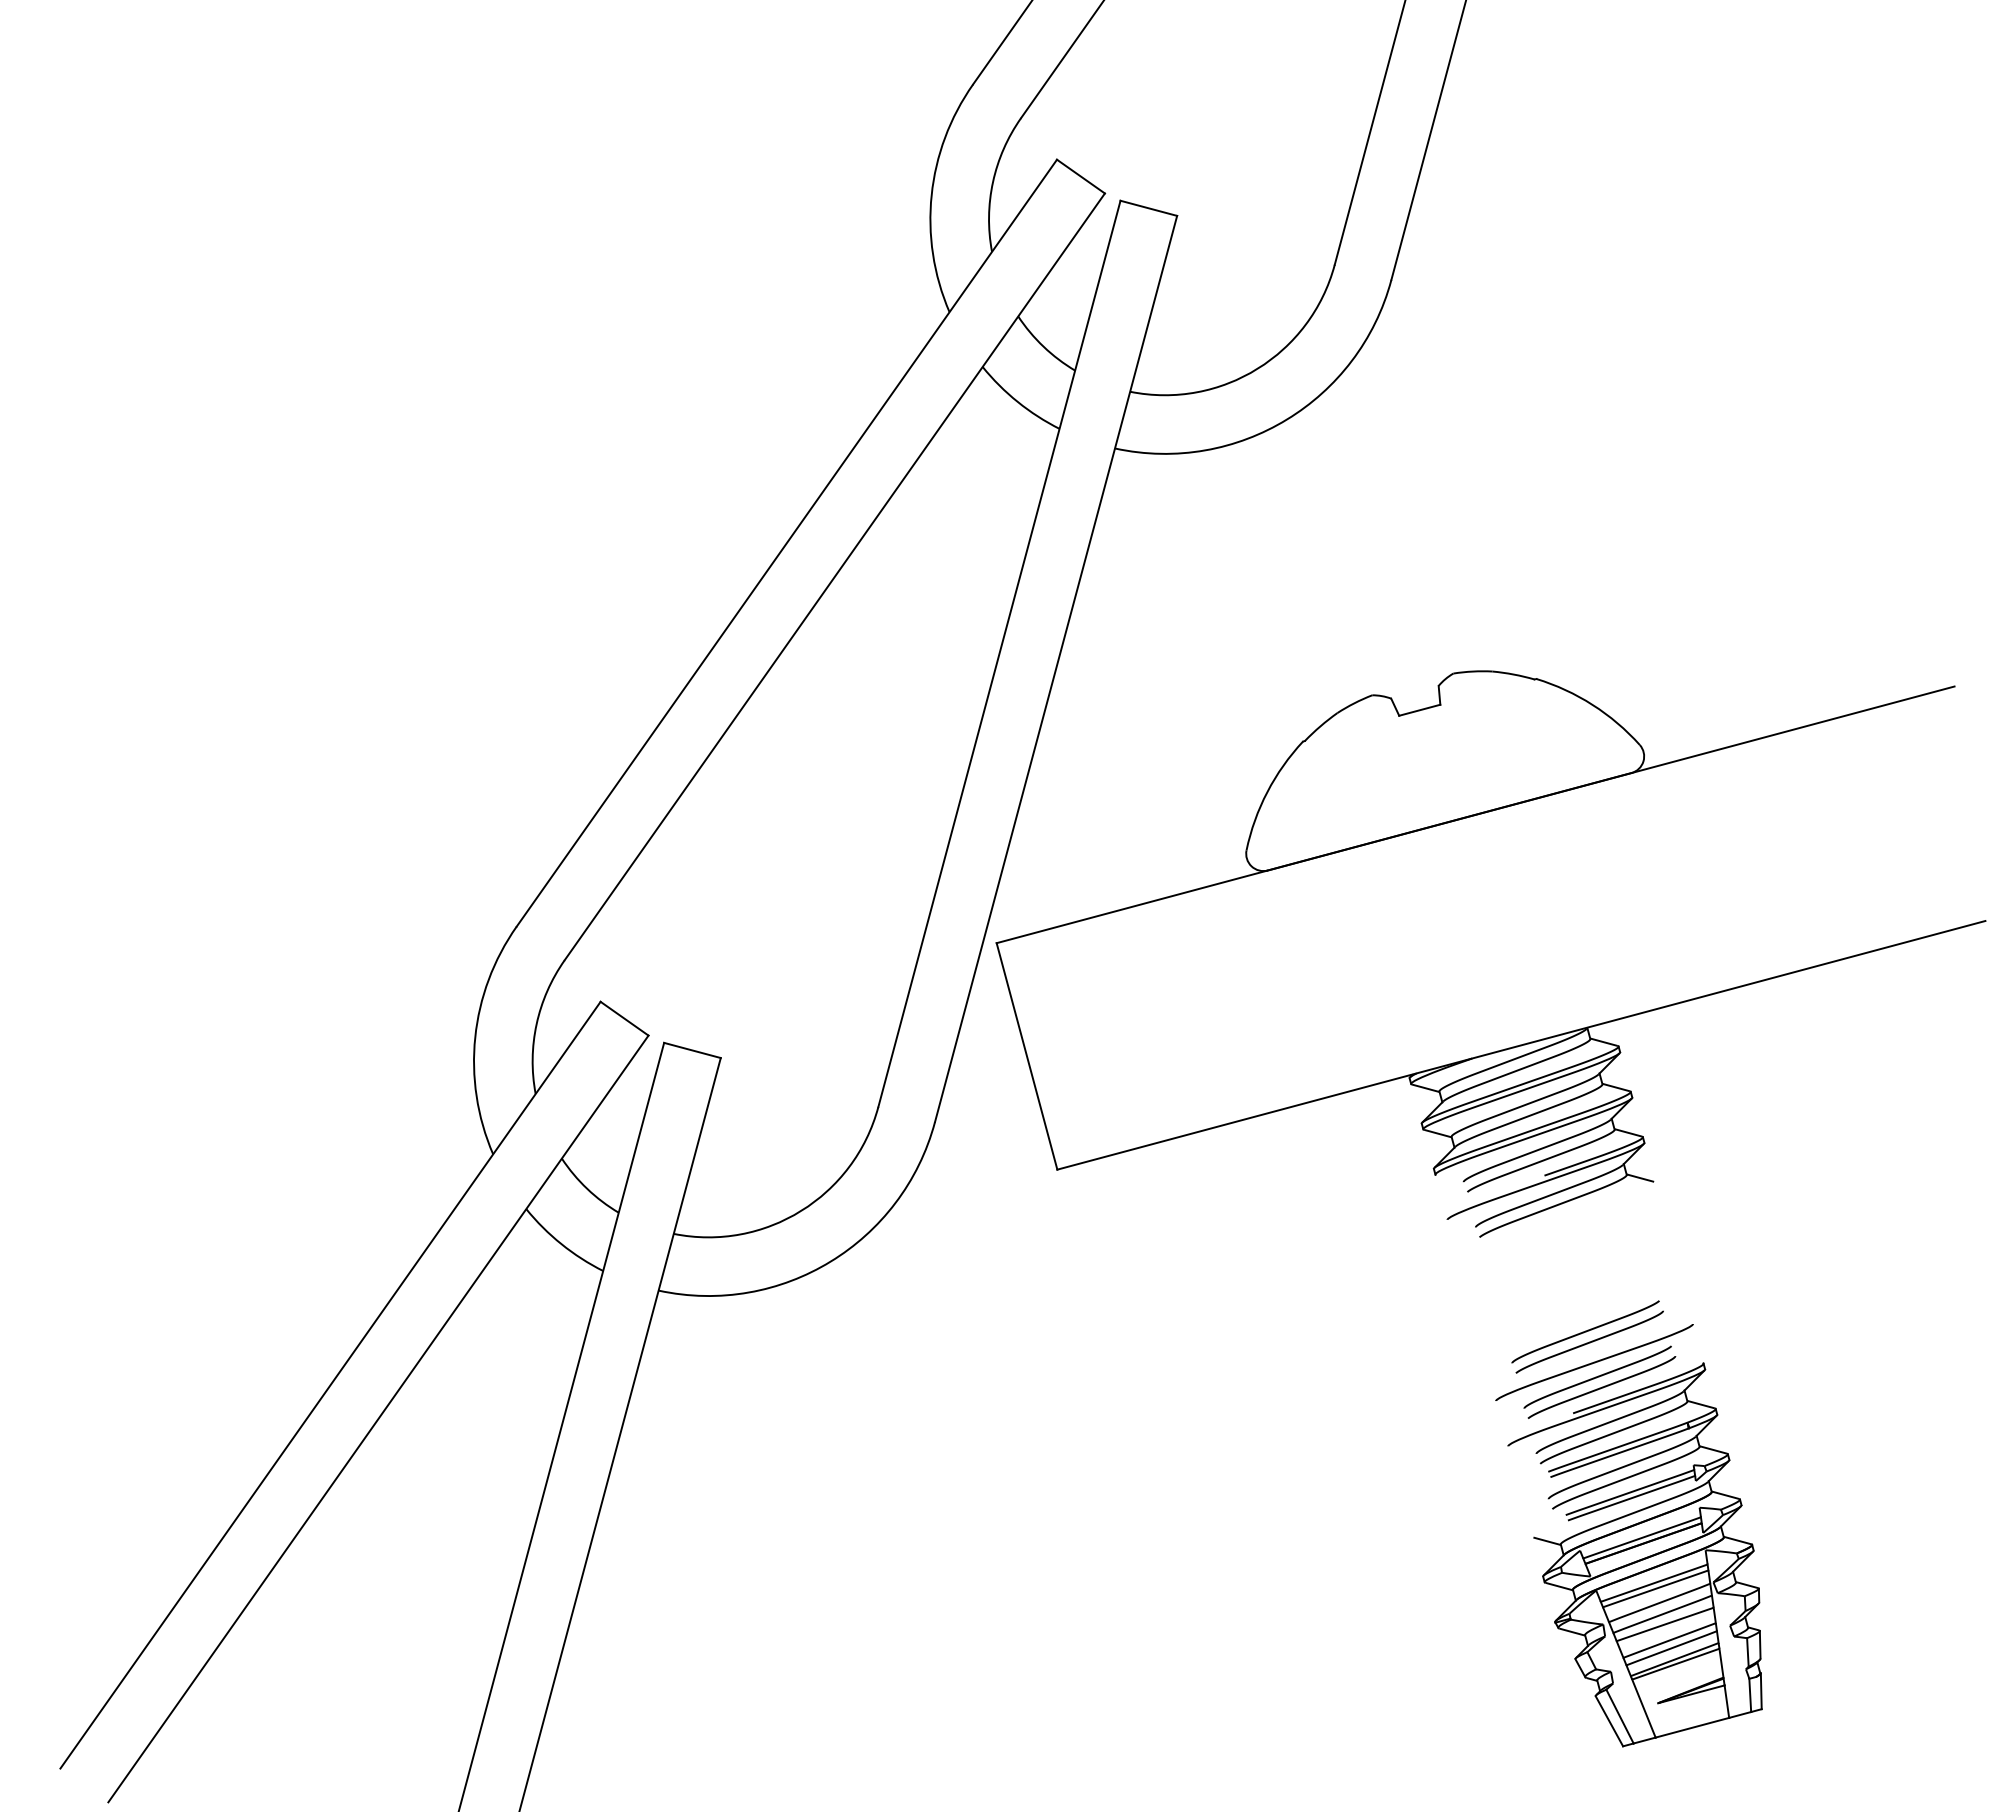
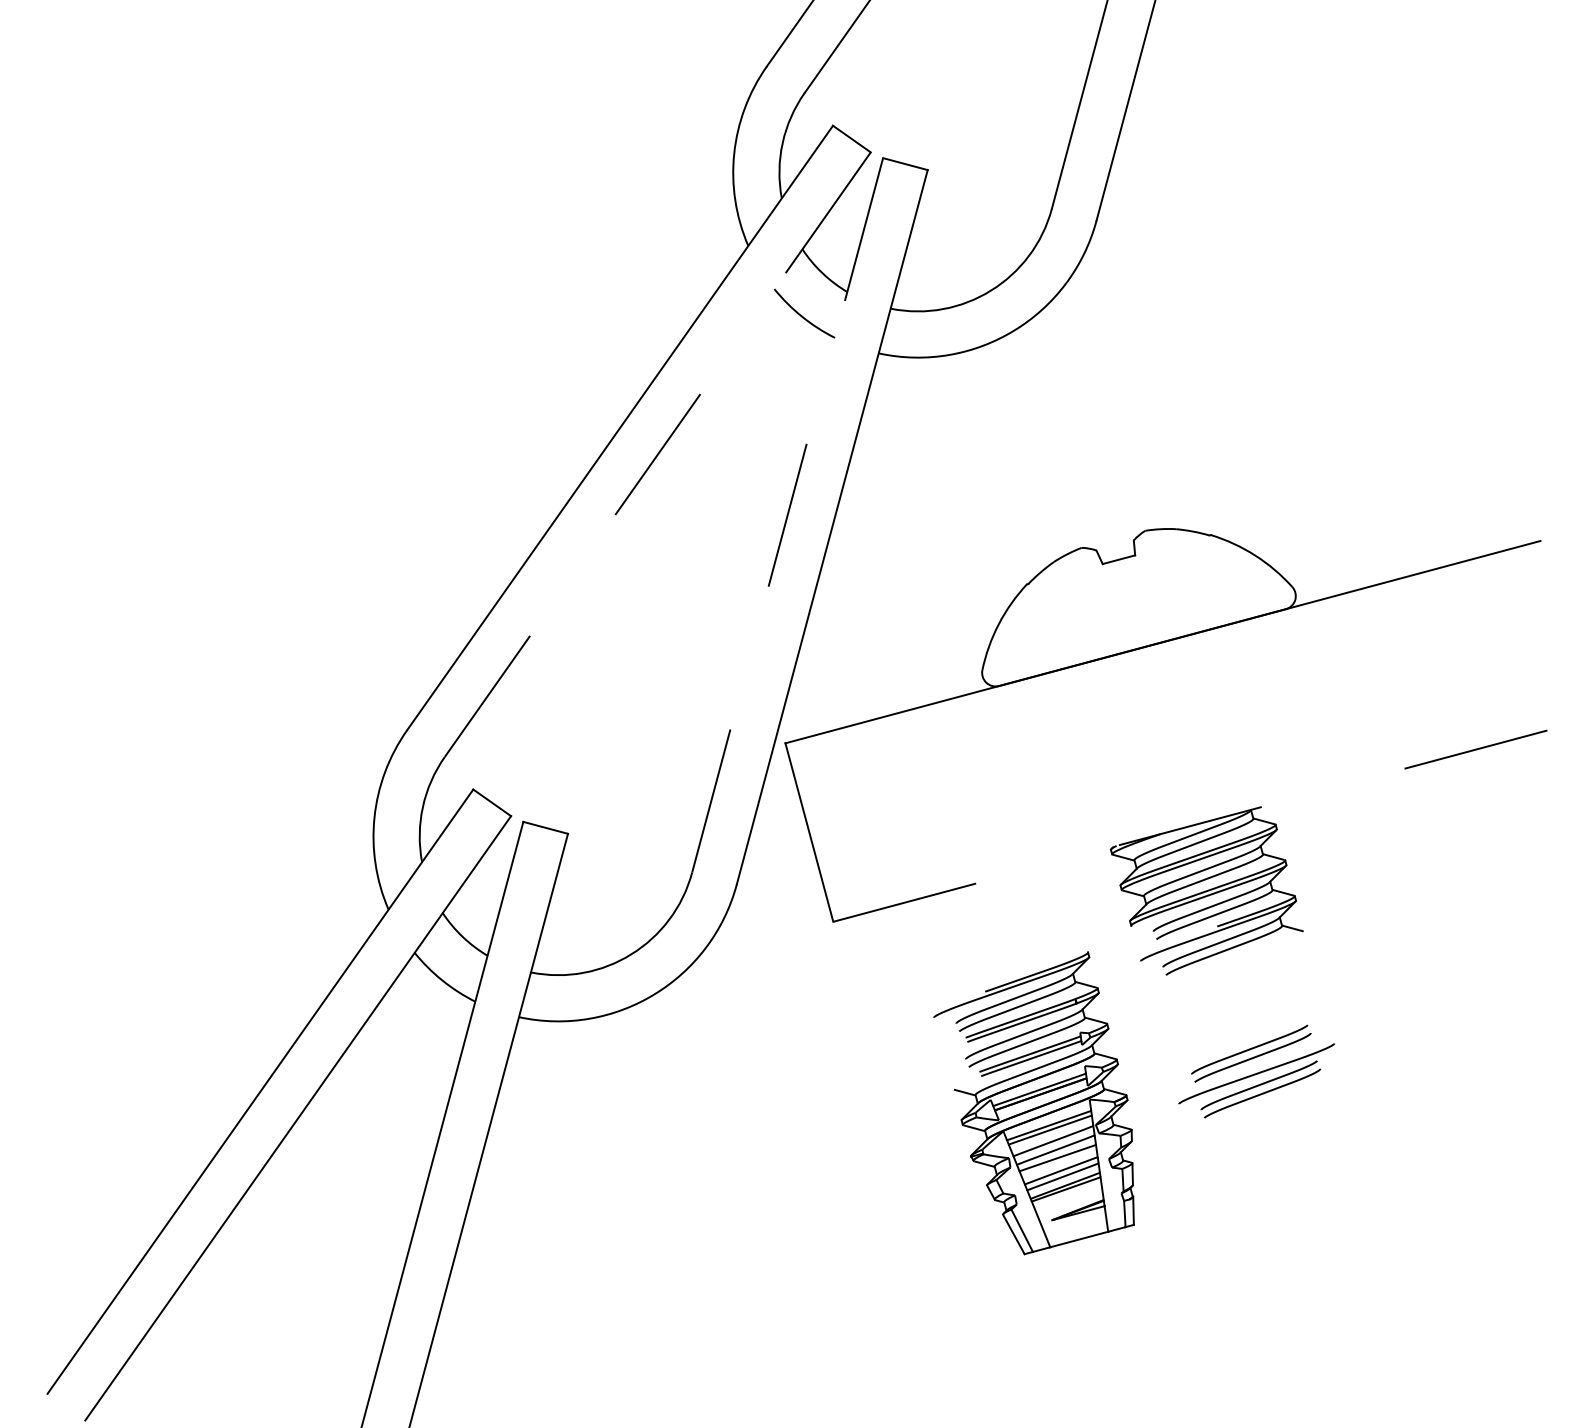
line: (834, 576) -> (657, 454), solid -> dashed
line: (999, 653) -> (787, 514), solid -> dashed
line: (1521, 1045) -> (1199, 823), solid -> dashed
part: (1634, 1554) -> (1033, 1102), moved

